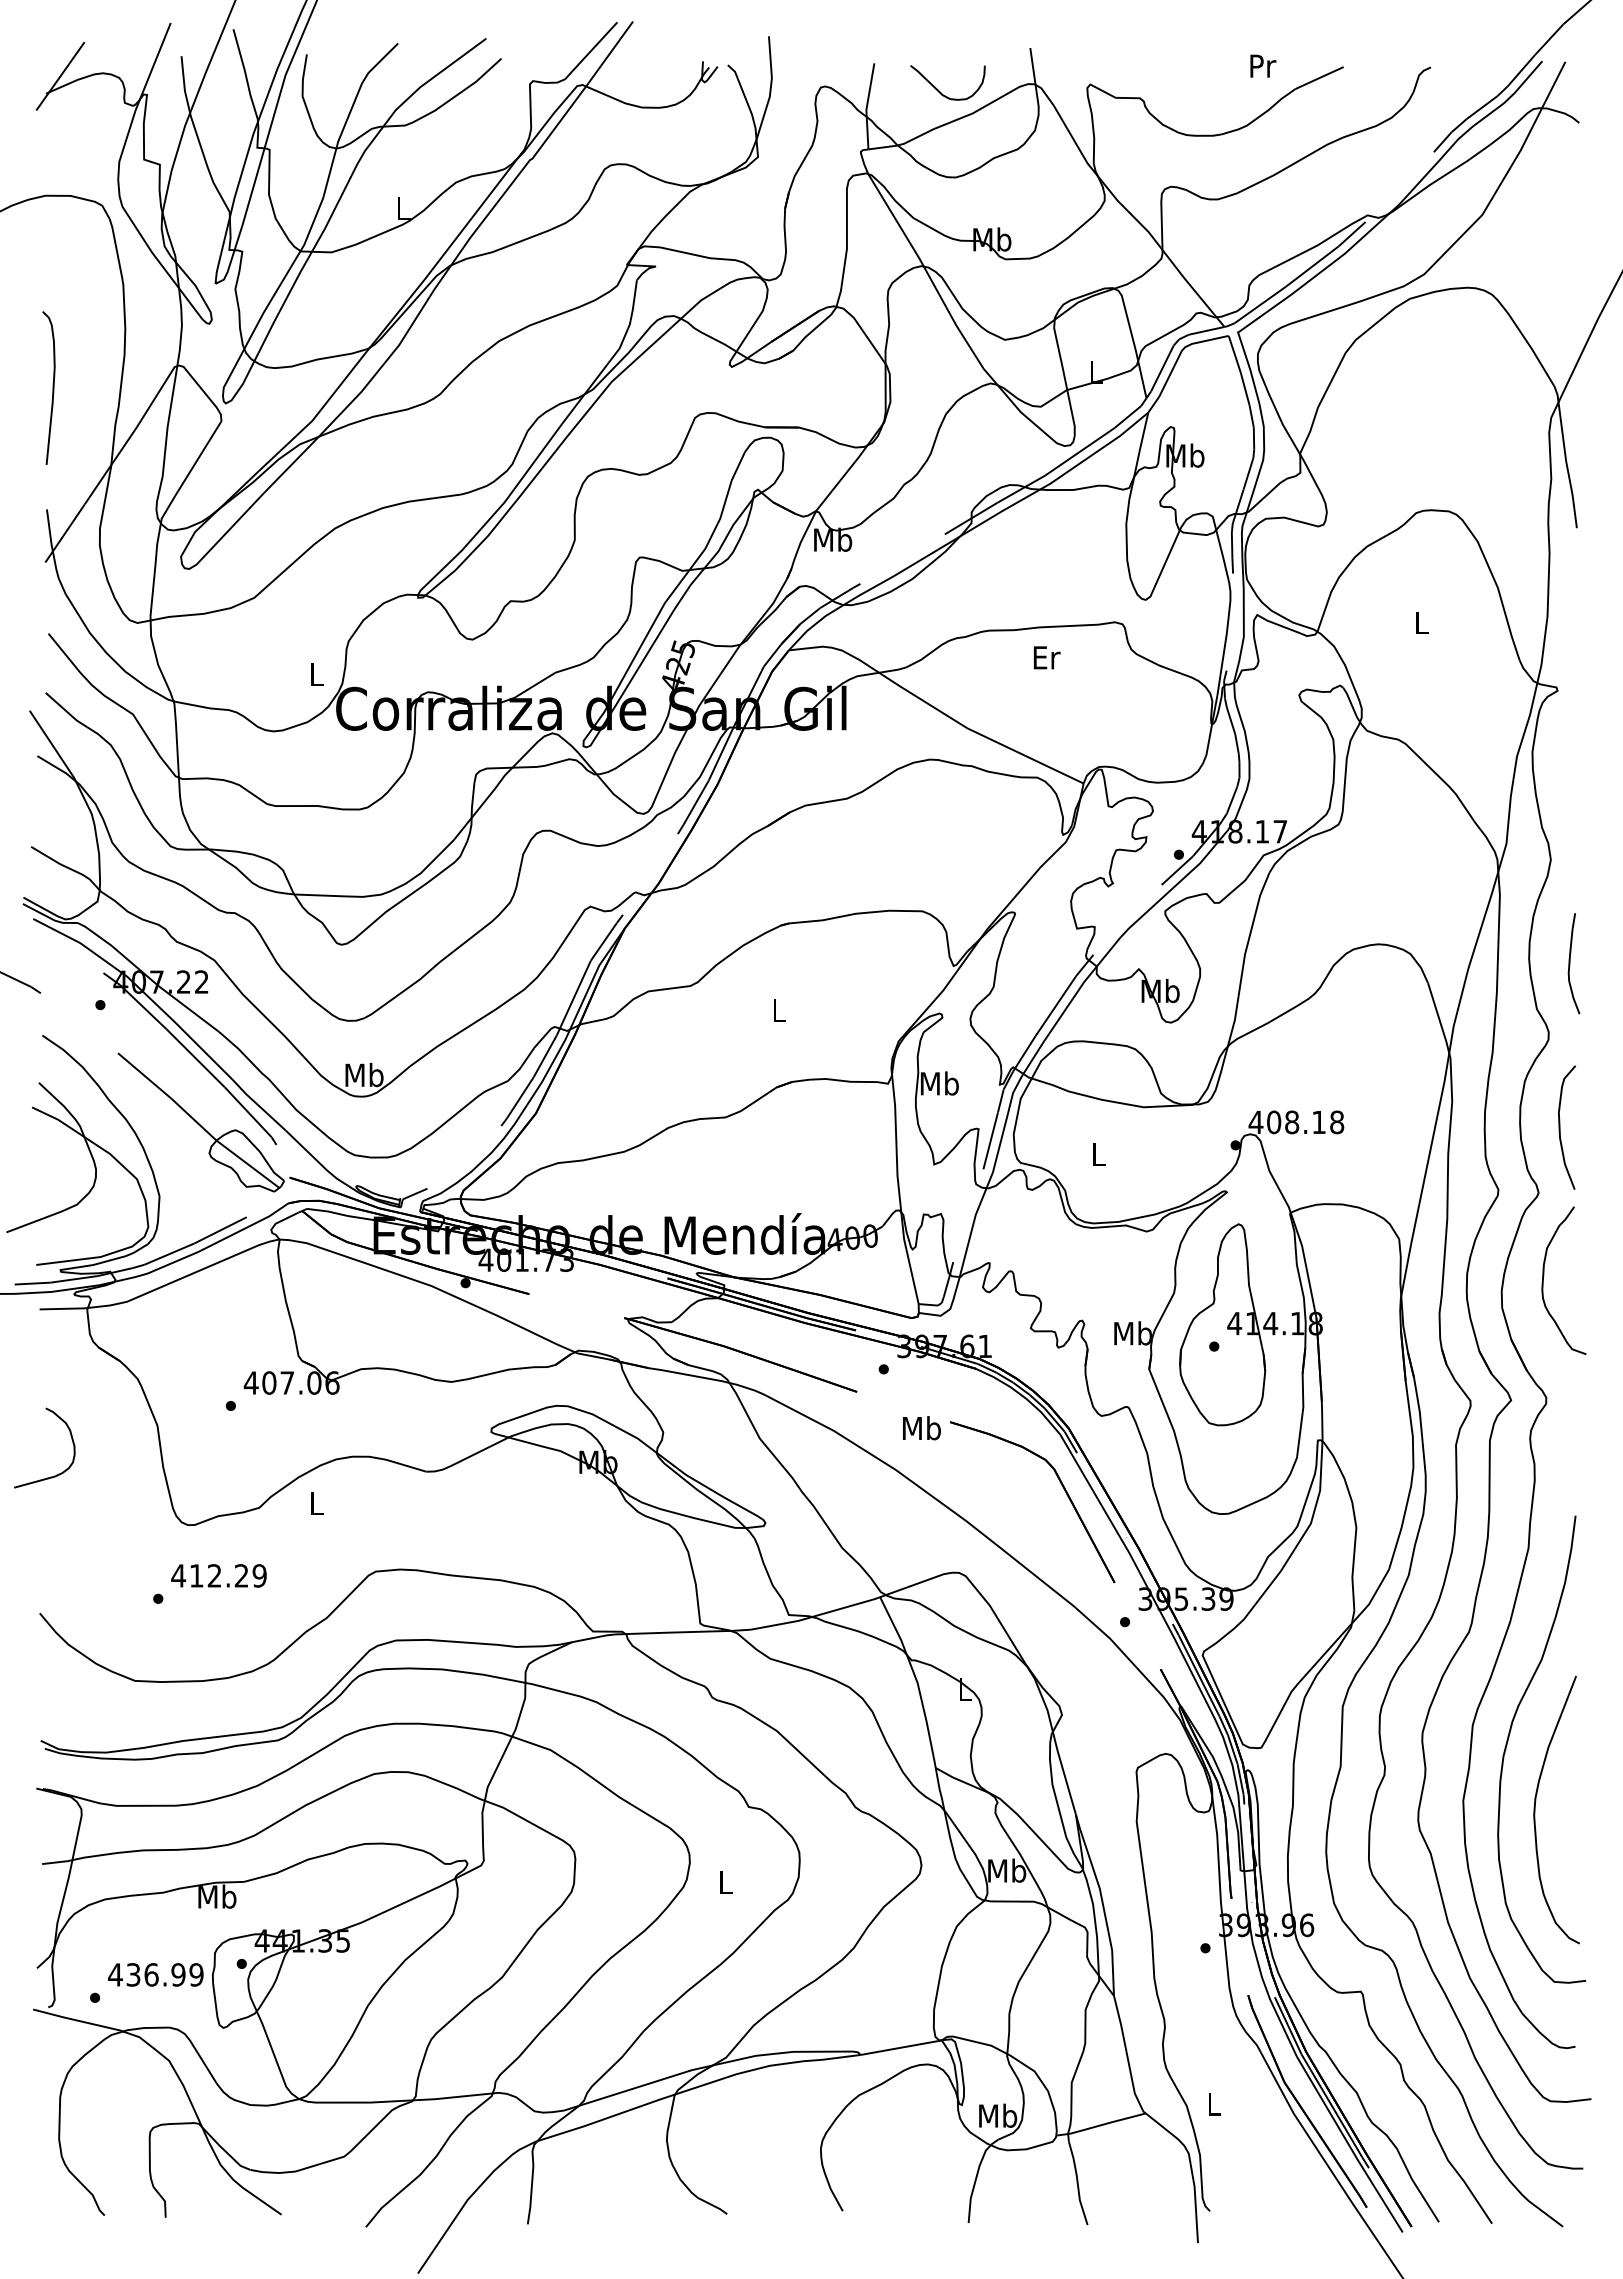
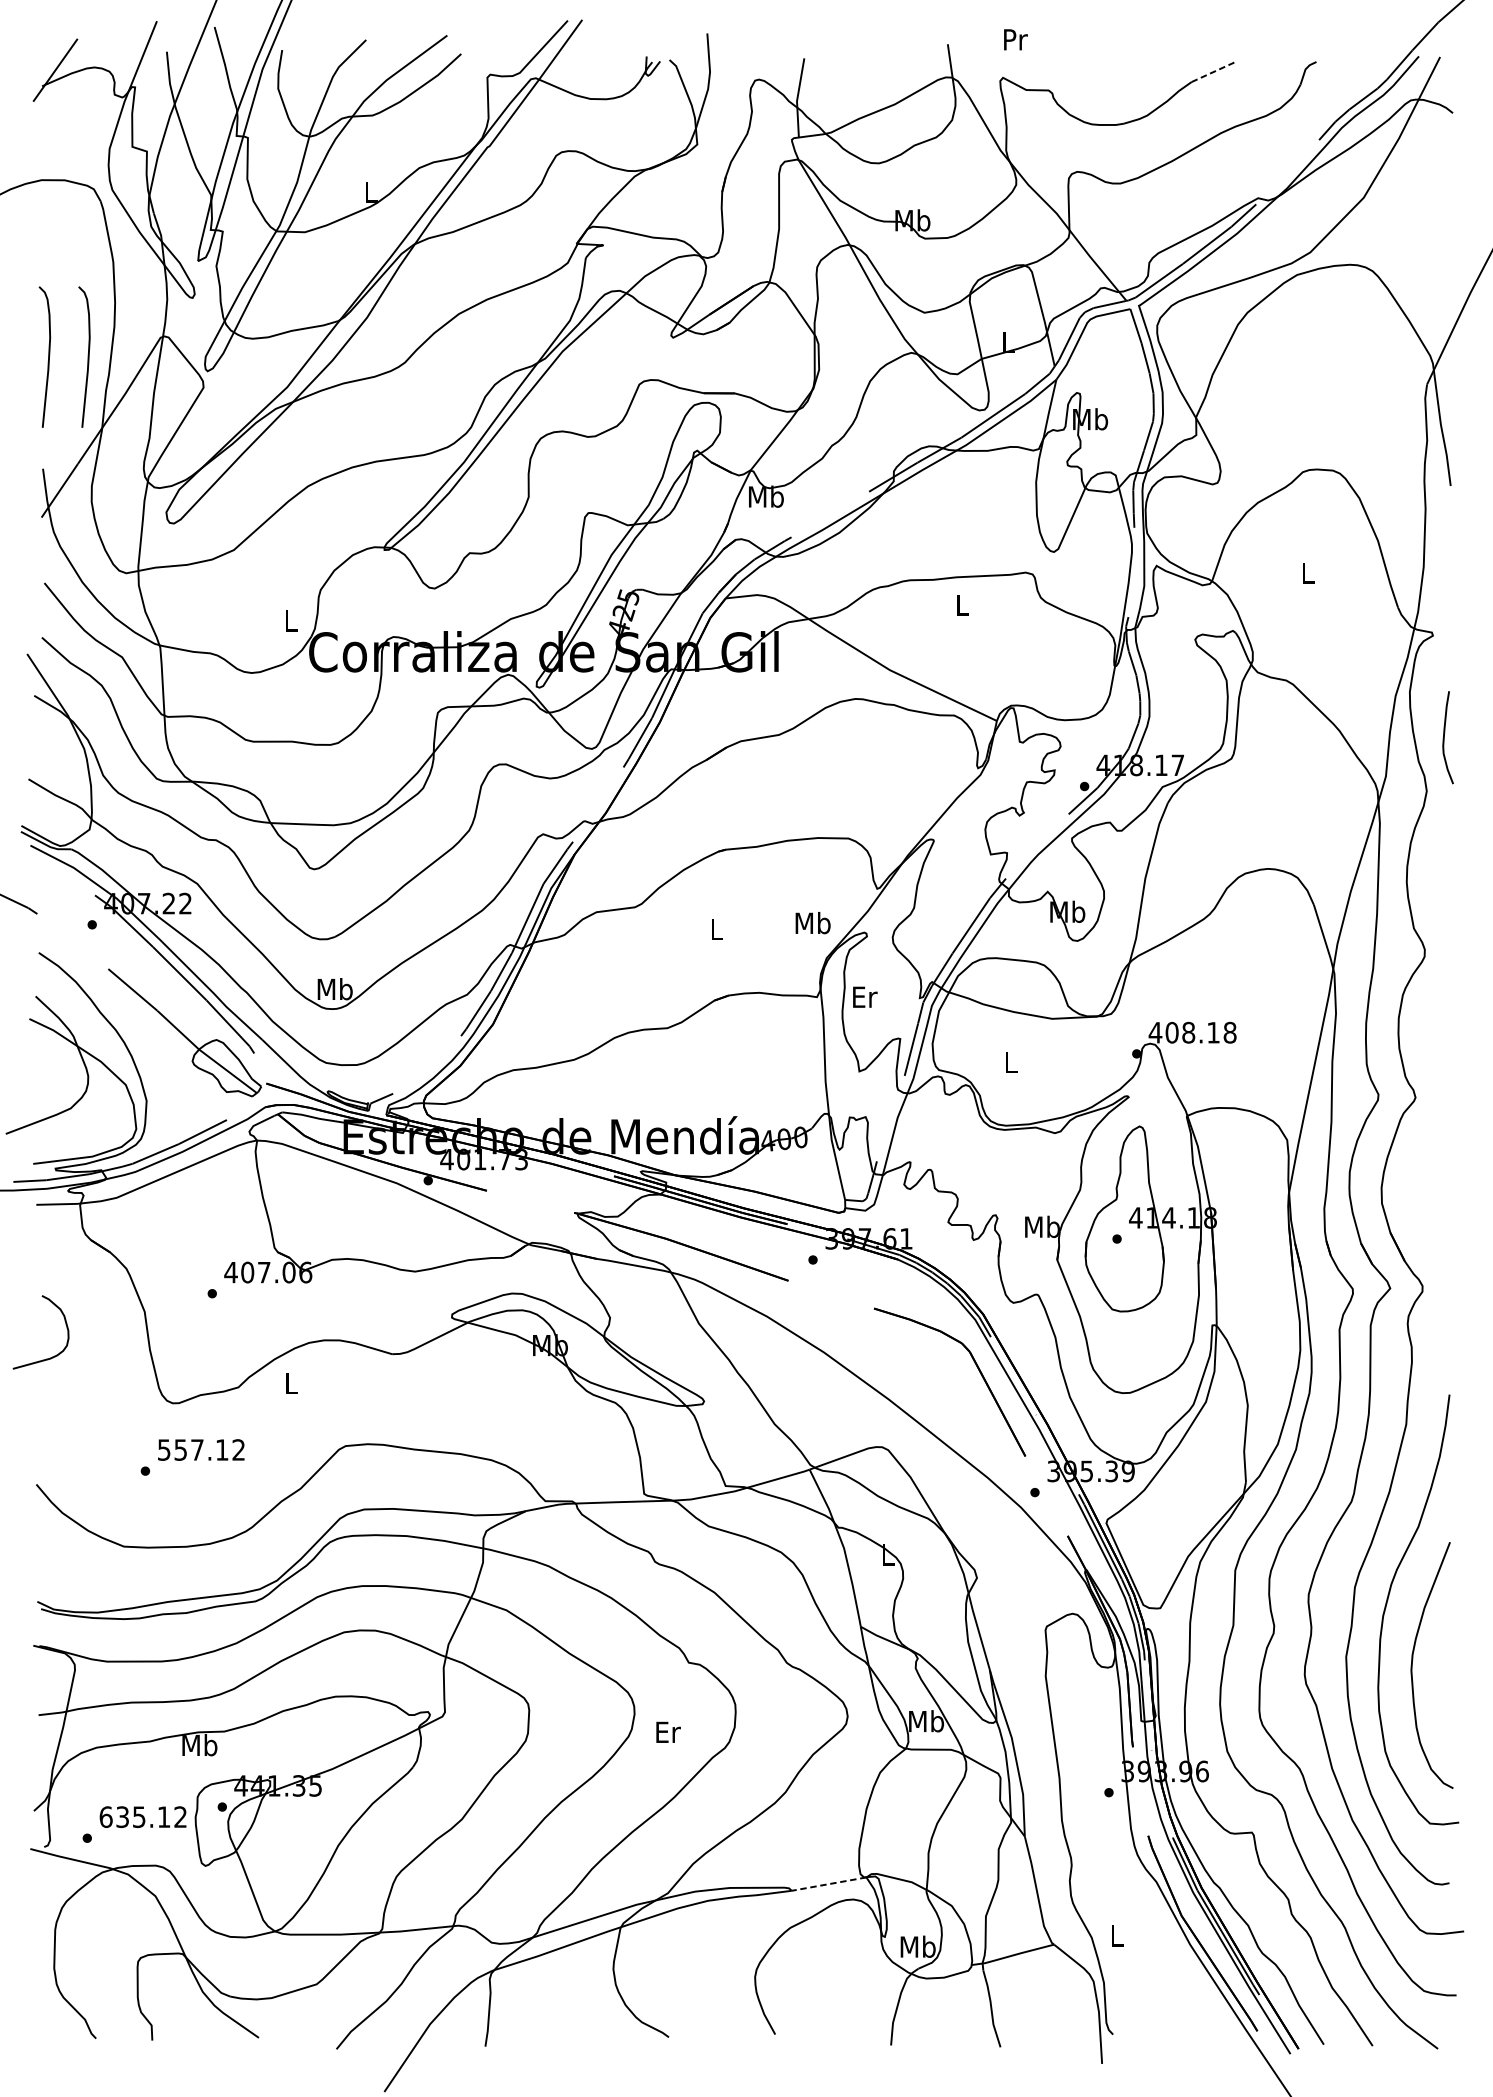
text: (1263, 65) -> (1016, 39), moved
line: (1319, 78) -> (1213, 72), solid -> dashed
curve: (939, 90) -> (864, 83), removed
curve: (95, 387) -> (87, 356), added
text: (1046, 657) -> (962, 605), Er -> L
curve: (1570, 963) -> (1444, 737), moved
text: (939, 1083) -> (864, 996), Mb -> Er
curve: (1560, 1127) -> (1435, 1037), removed
curve: (1544, 1276) -> (1420, 1174), removed
text: (921, 1428) -> (812, 923), moved
text: (218, 1575) -> (200, 1449), 412.29 -> 557.12
text: (726, 1882) -> (668, 1732), L -> Er
text: (155, 1974) -> (142, 1816), 436.99 -> 635.12
line: (900, 2047) -> (828, 1883), solid -> dashed

